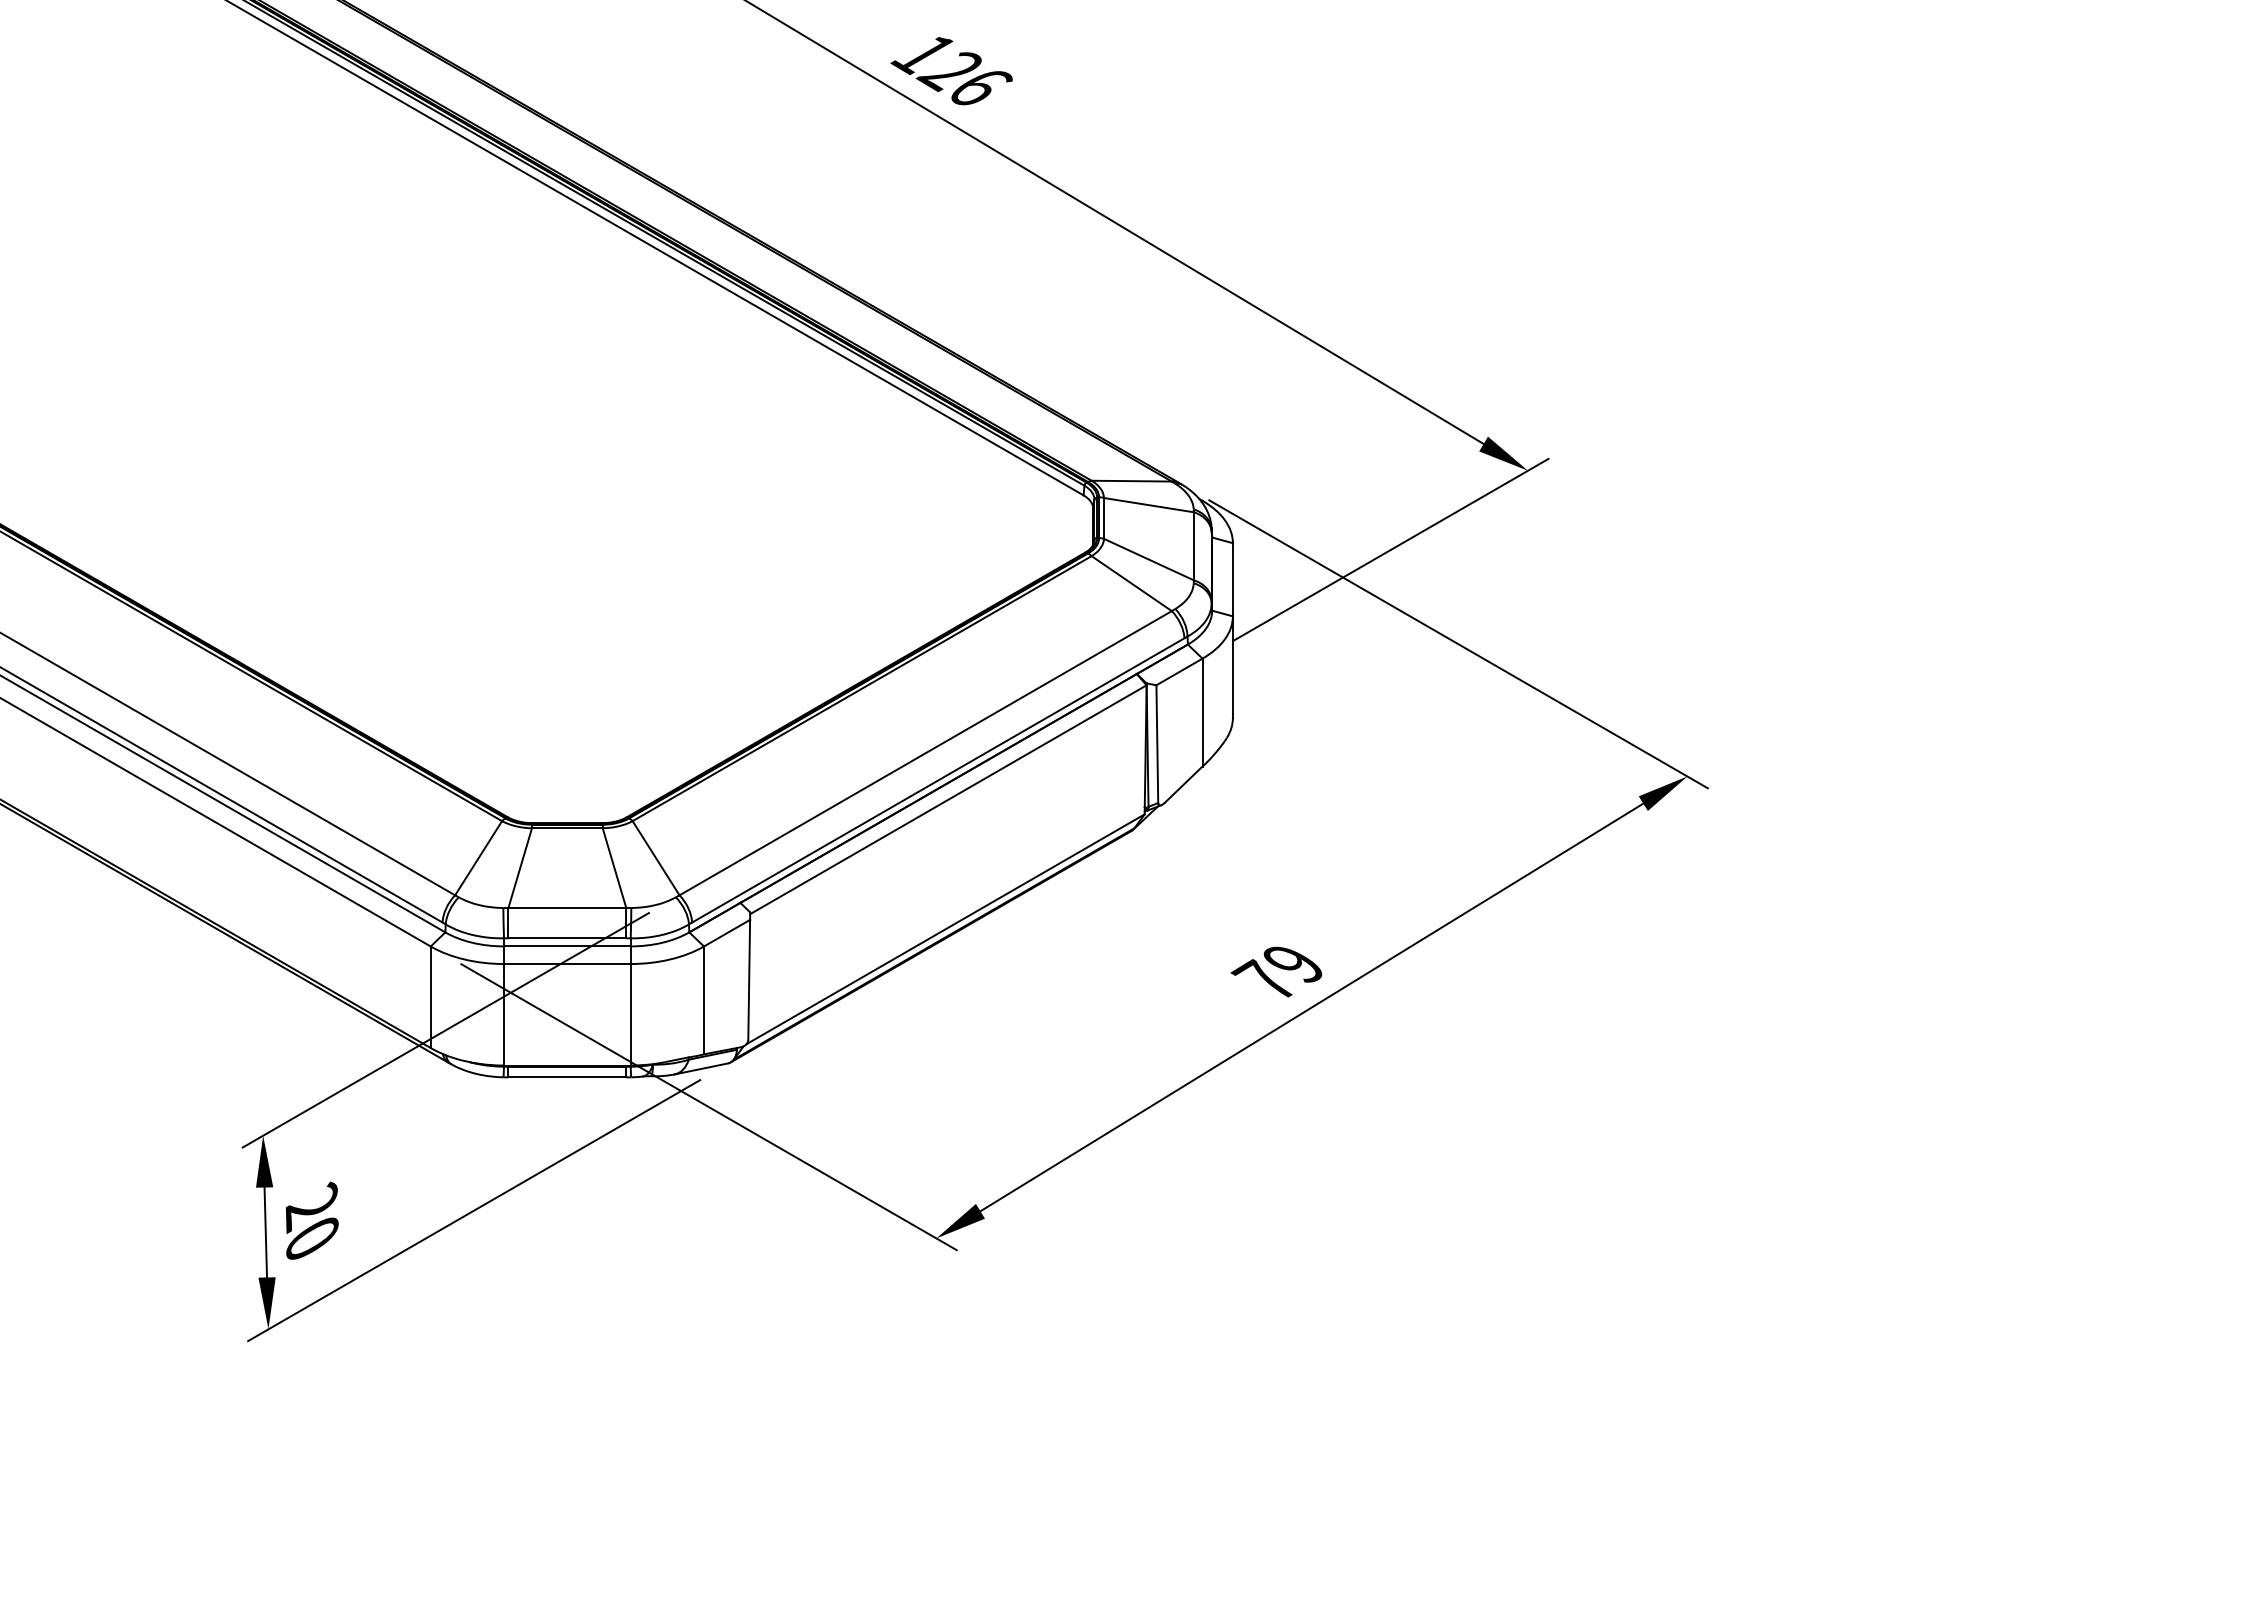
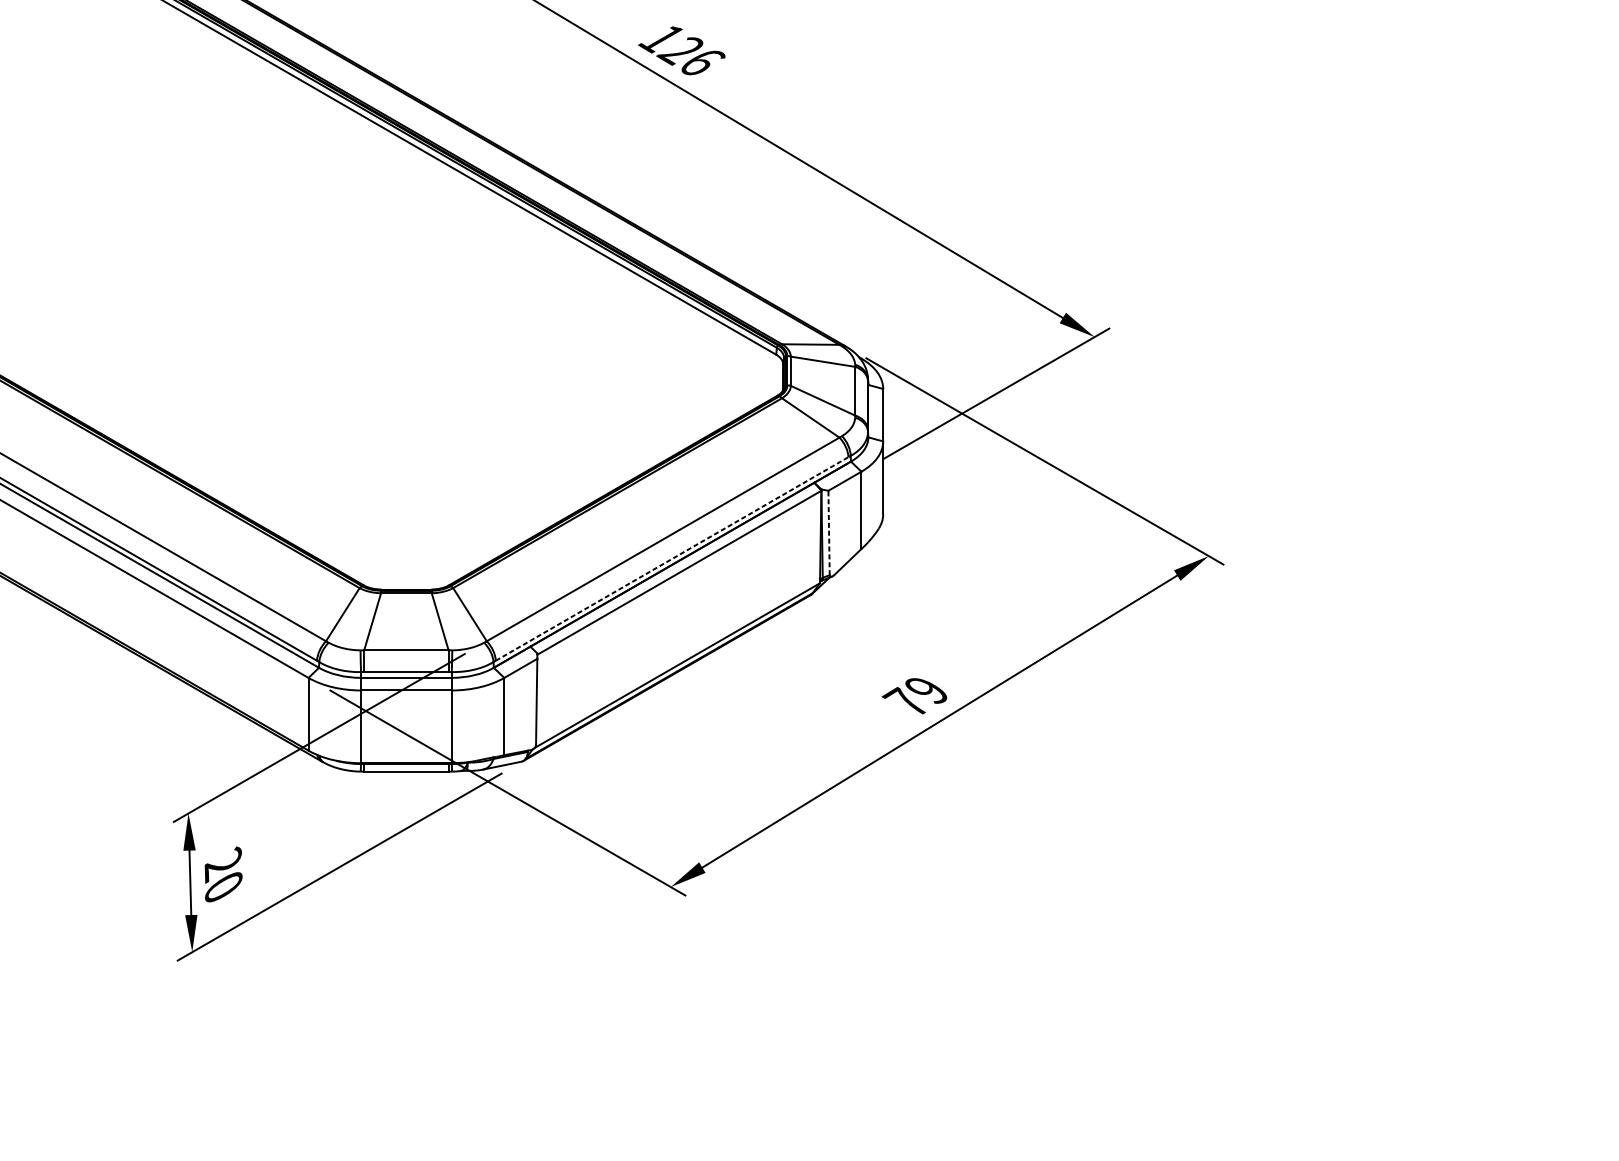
line: (1157, 744) -> (829, 533), solid -> dashed
line: (938, 780) -> (672, 559), solid -> dashed

